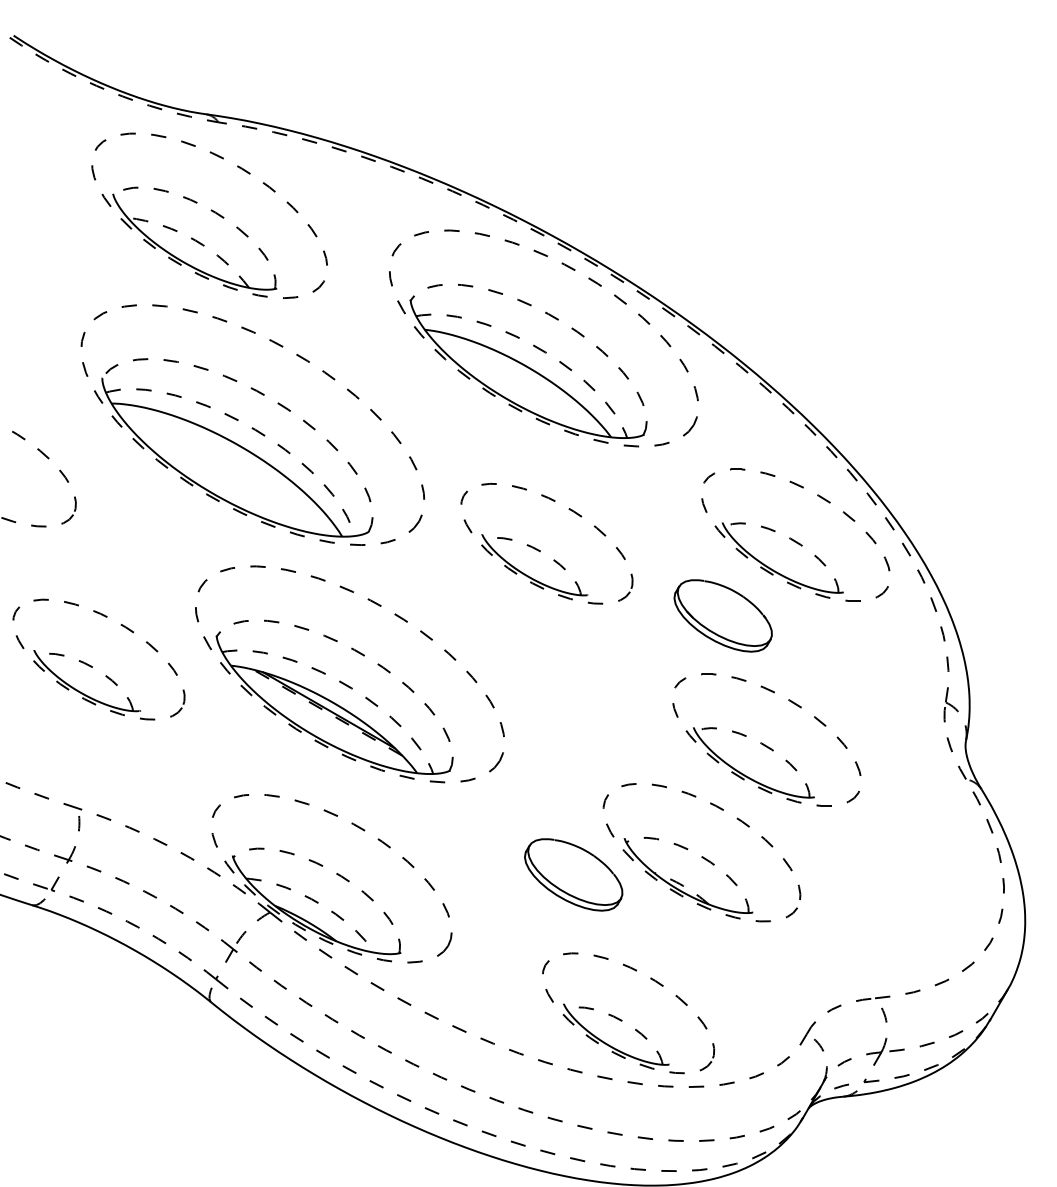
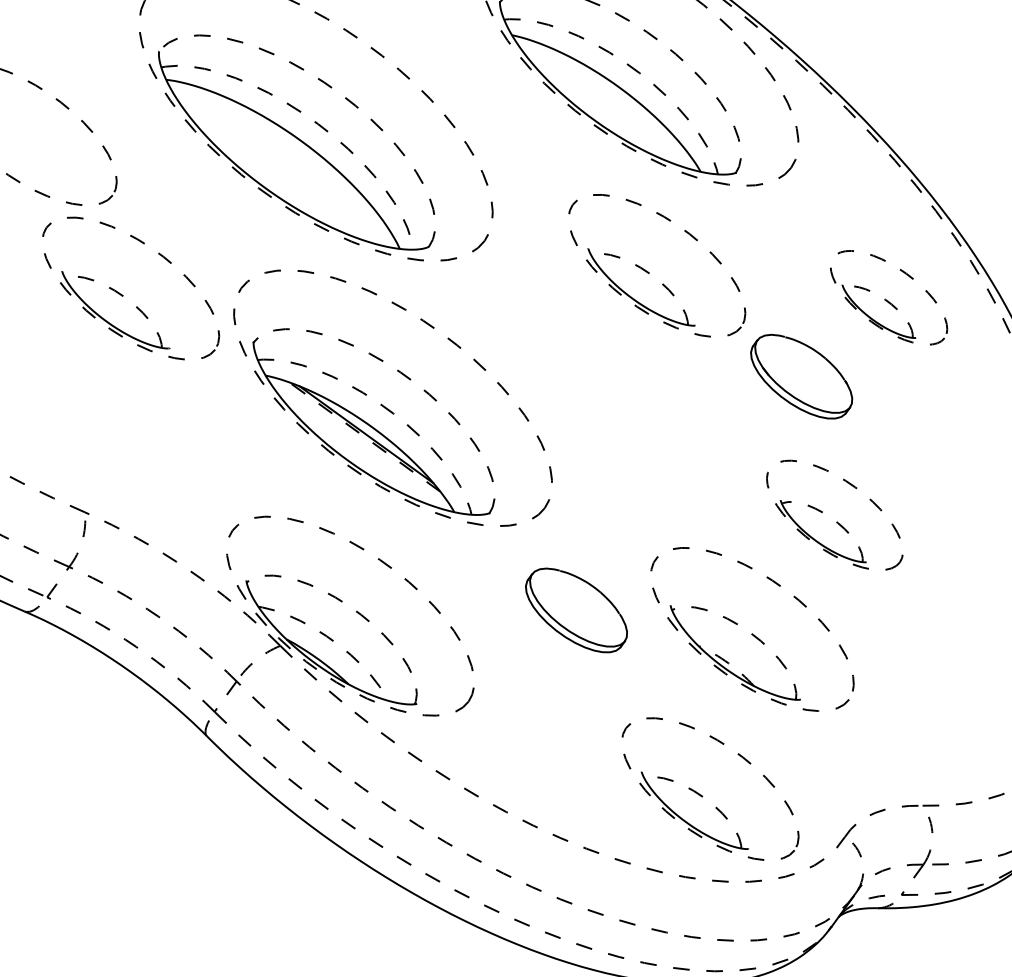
part: (795, 534) -> (888, 297), size x0.6
part: (539, 549) -> (648, 271), moved
part: (91, 665) -> (122, 294), moved
part: (766, 739) -> (834, 514), size x0.7
part: (573, 874) -> (576, 610), moved
part: (621, 1019) -> (702, 795), moved

